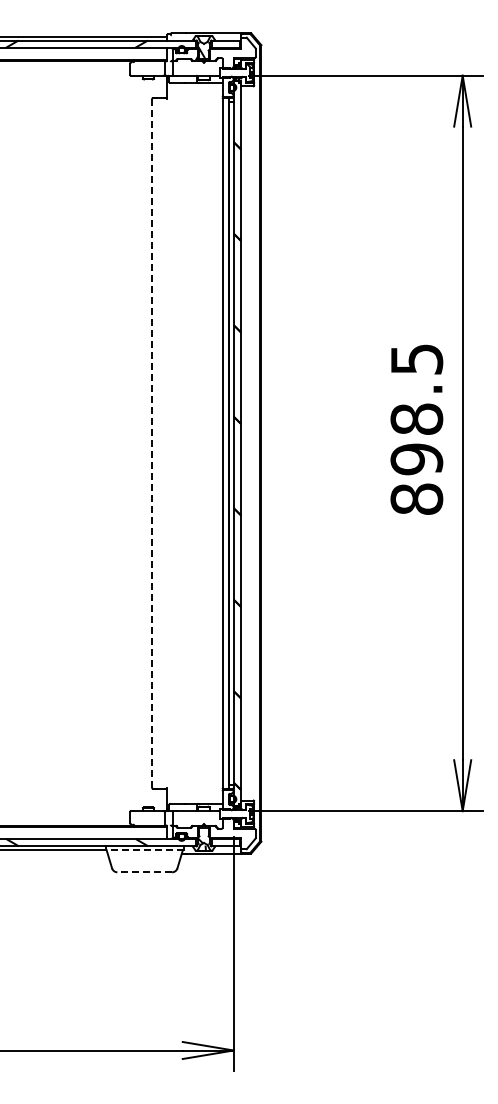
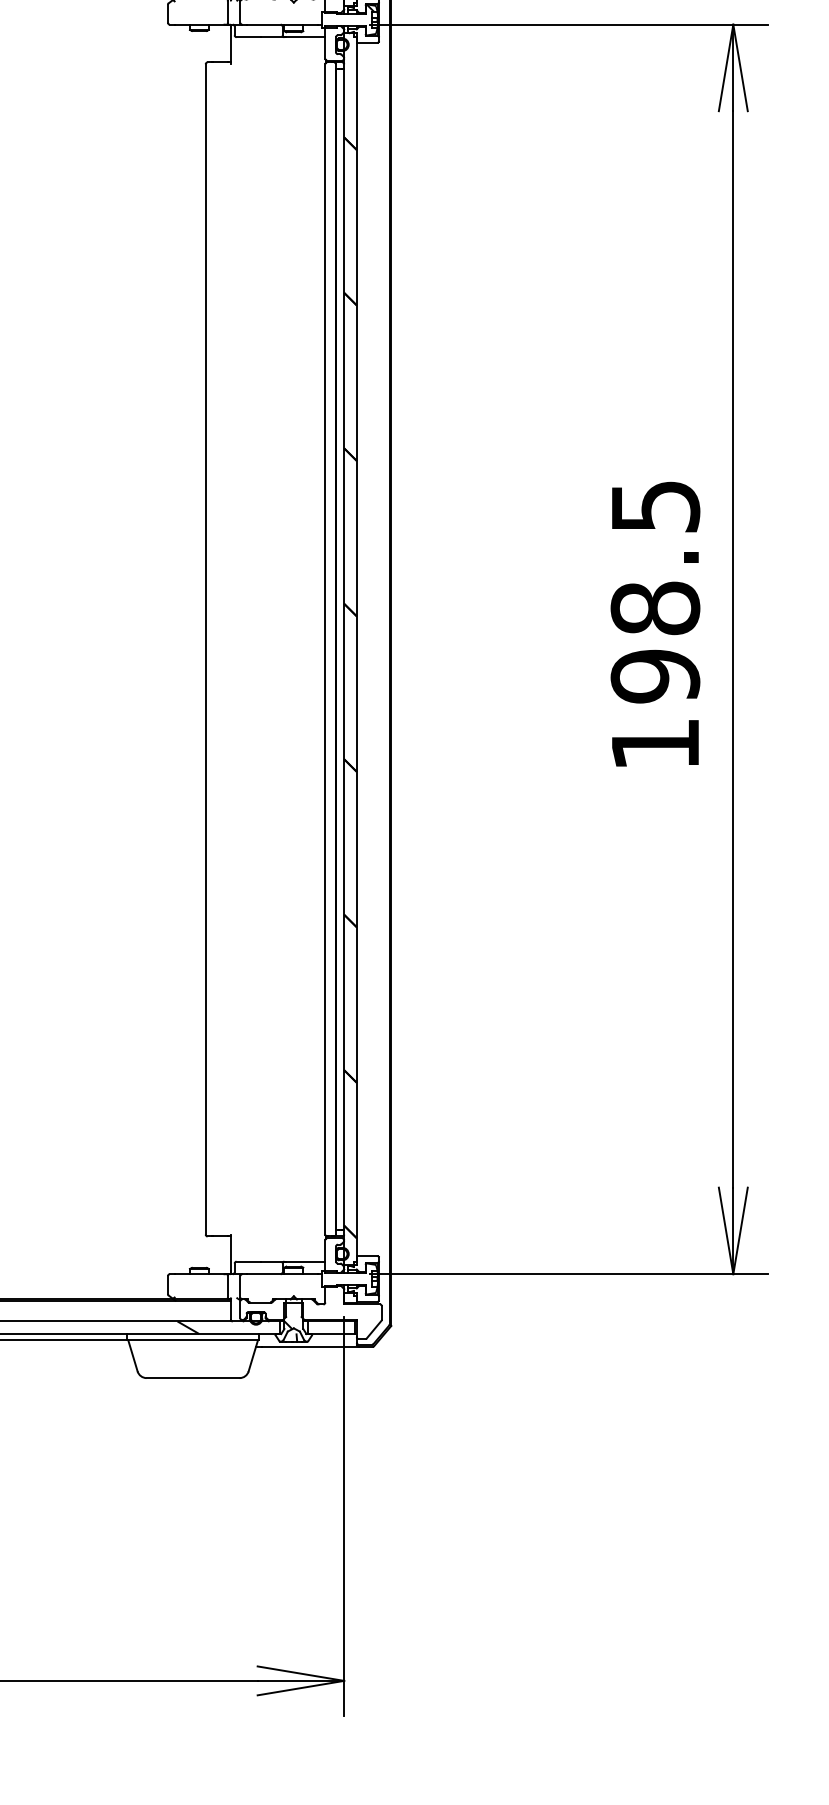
line: (152, 443) -> (206, 649), dashed -> solid
text: (416, 498) -> (654, 742), 898.5 -> 198.5
line: (144, 850) -> (192, 1341), dashed -> solid
line: (144, 872) -> (192, 1378), dashed -> solid

